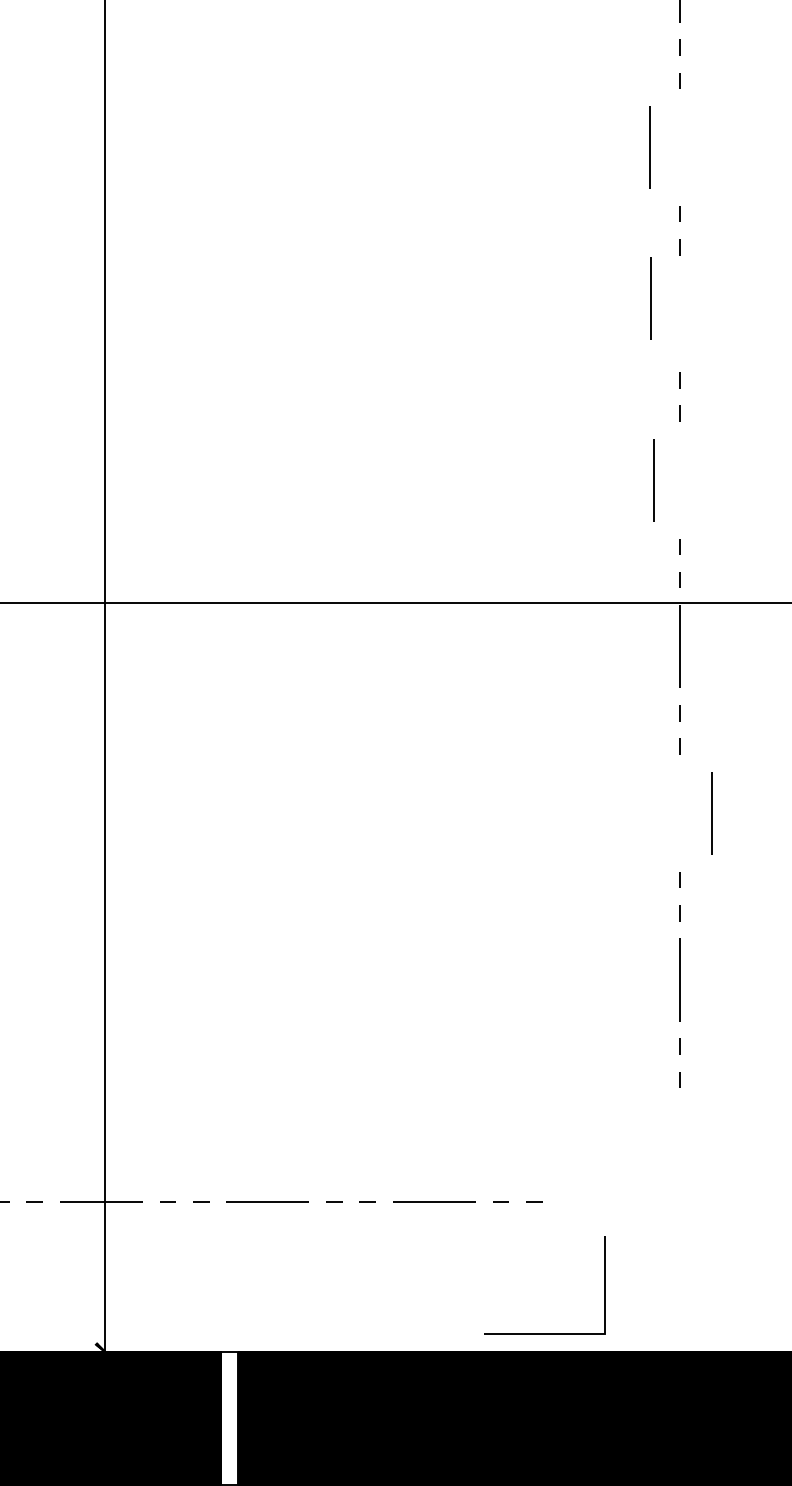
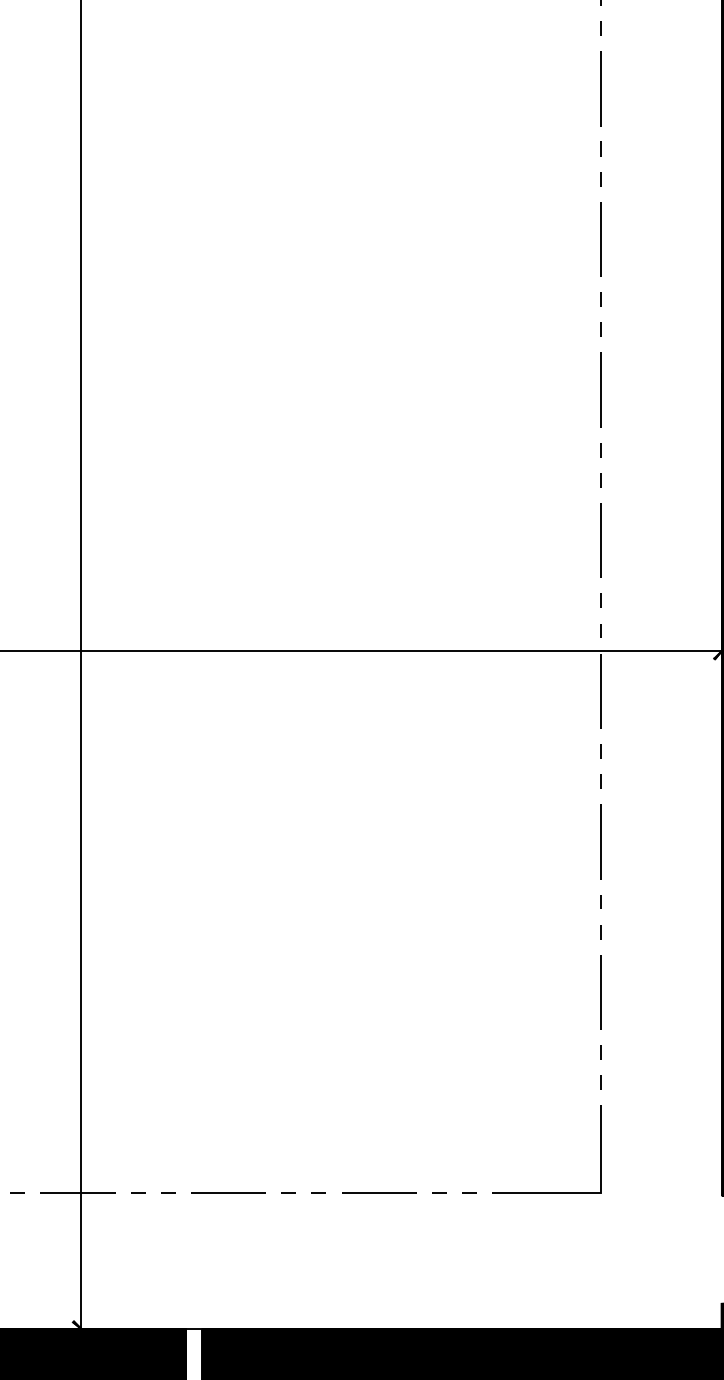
line: (649, 147) -> (600, 239), moved
line: (650, 297) -> (600, 389), moved
line: (652, 480) -> (600, 540), moved
line: (711, 813) -> (600, 841), moved
line: (544, 1332) -> (546, 1192), moved

